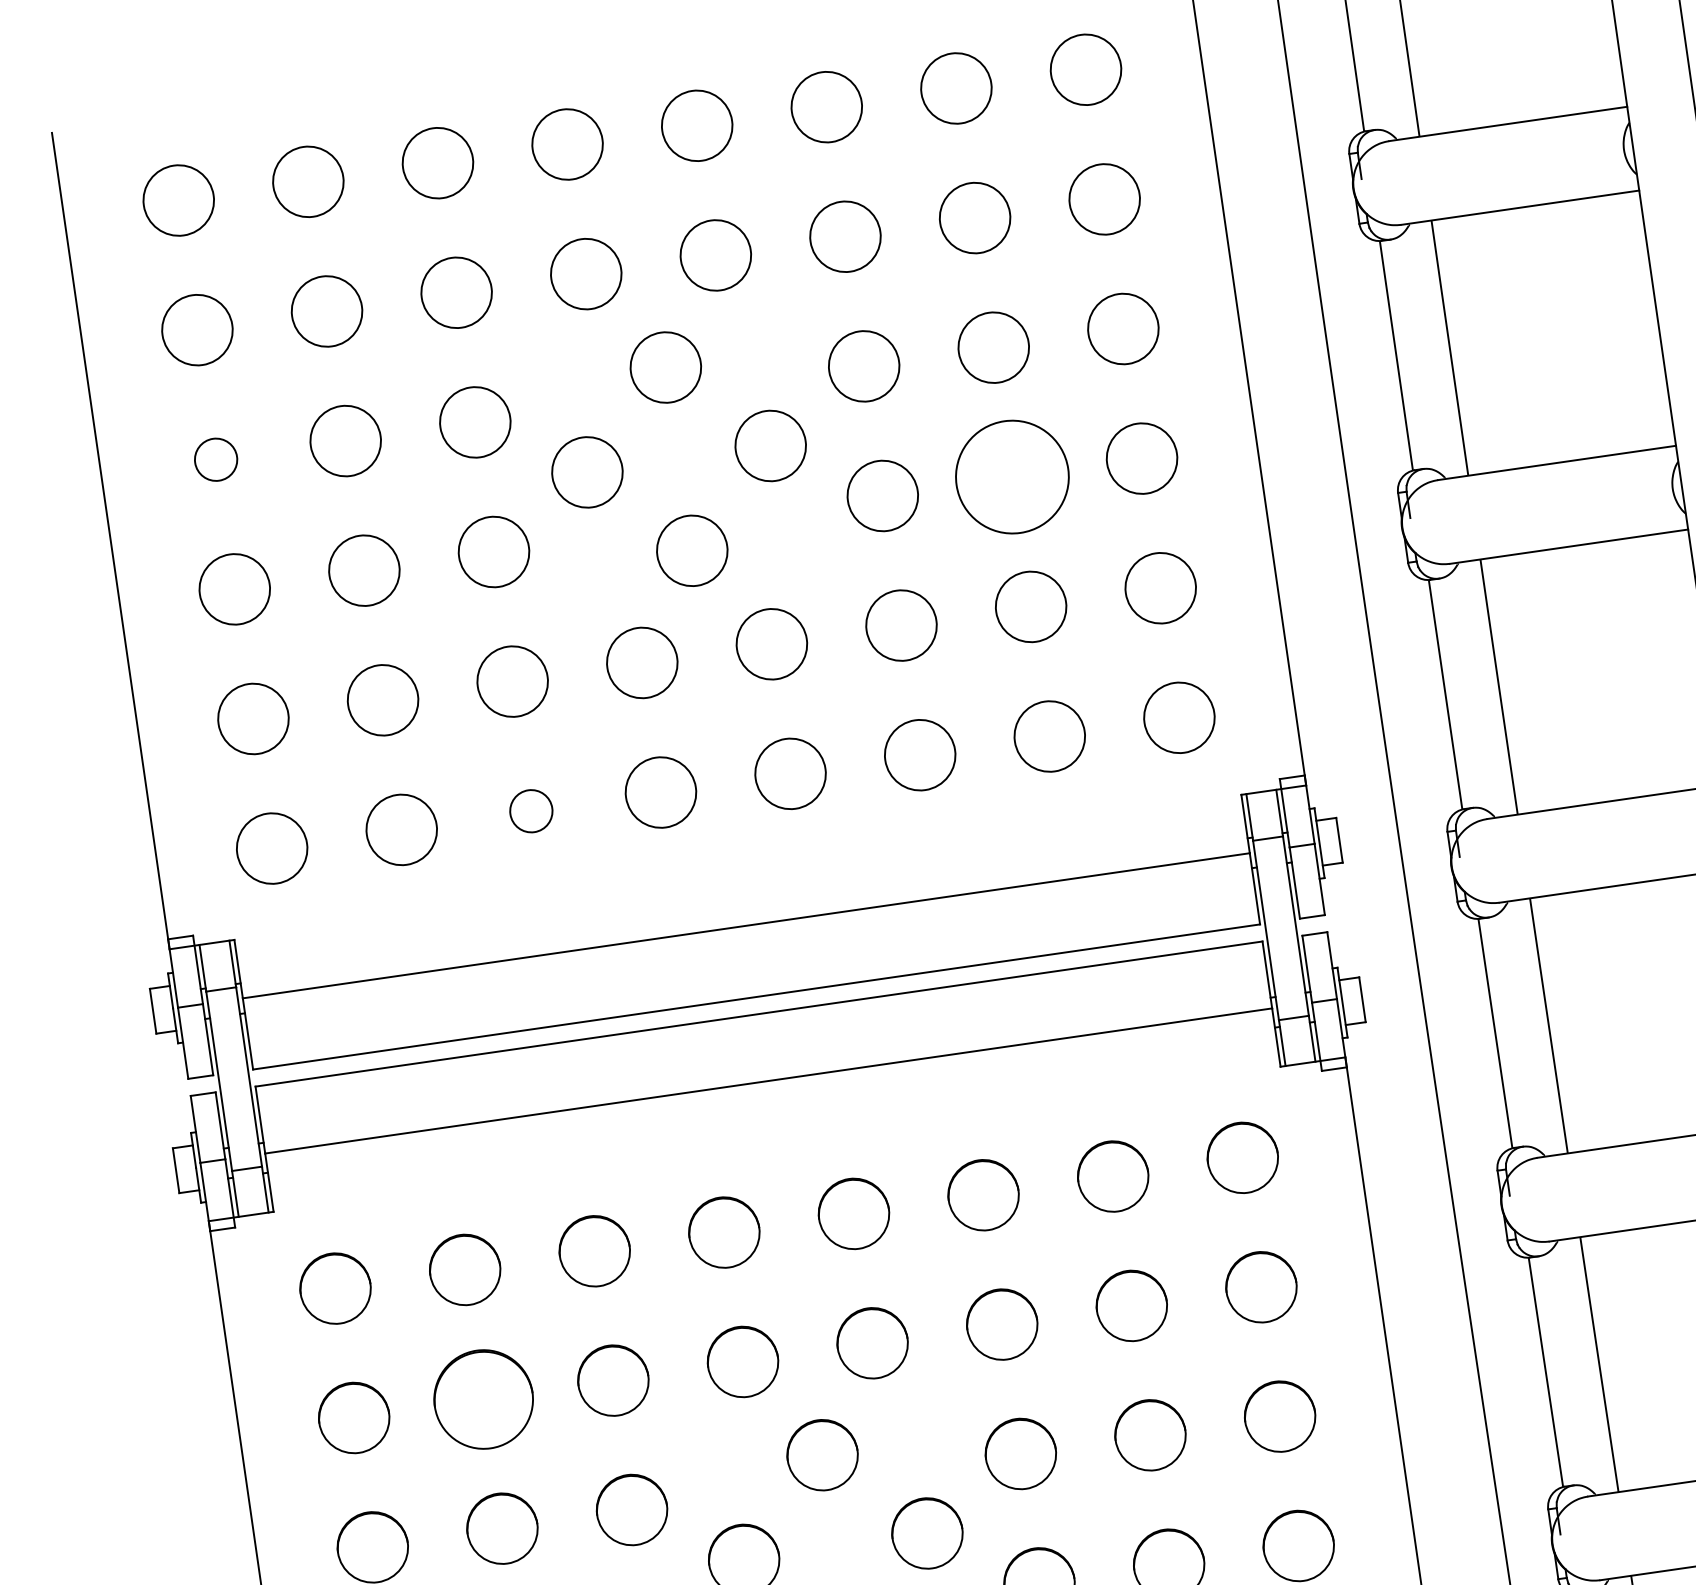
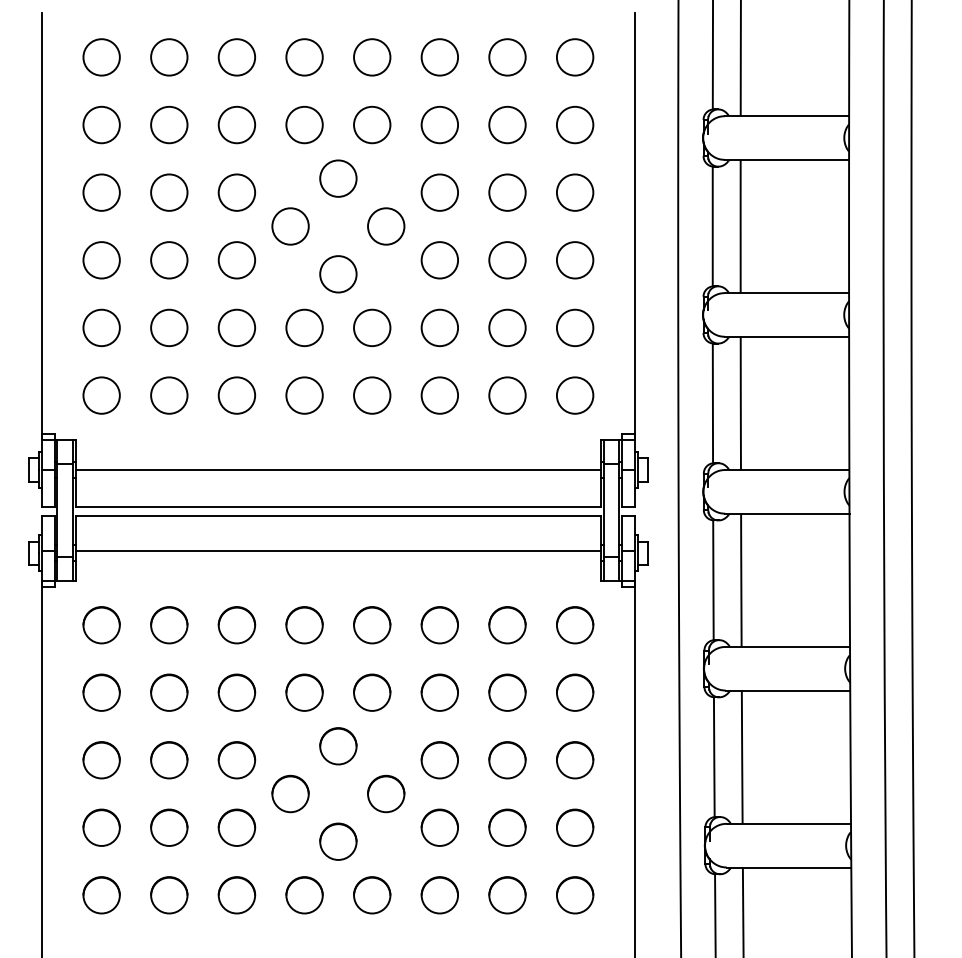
circle: (215, 459) -> (101, 192), size x1.67
circle: (1012, 477) -> (507, 260), size x0.62
circle: (530, 811) -> (236, 395), size x1.67
circle: (484, 1398) -> (169, 692), size x0.71

